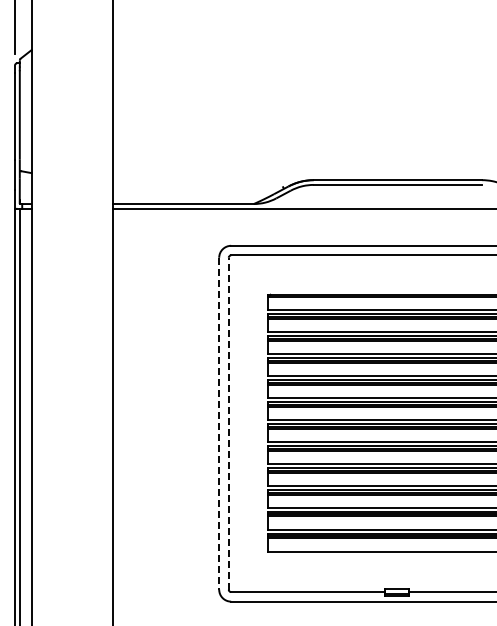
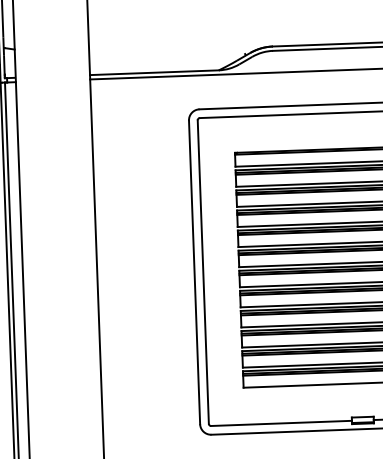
line: (219, 423) -> (194, 272), dashed -> solid
line: (228, 423) -> (203, 271), dashed -> solid

